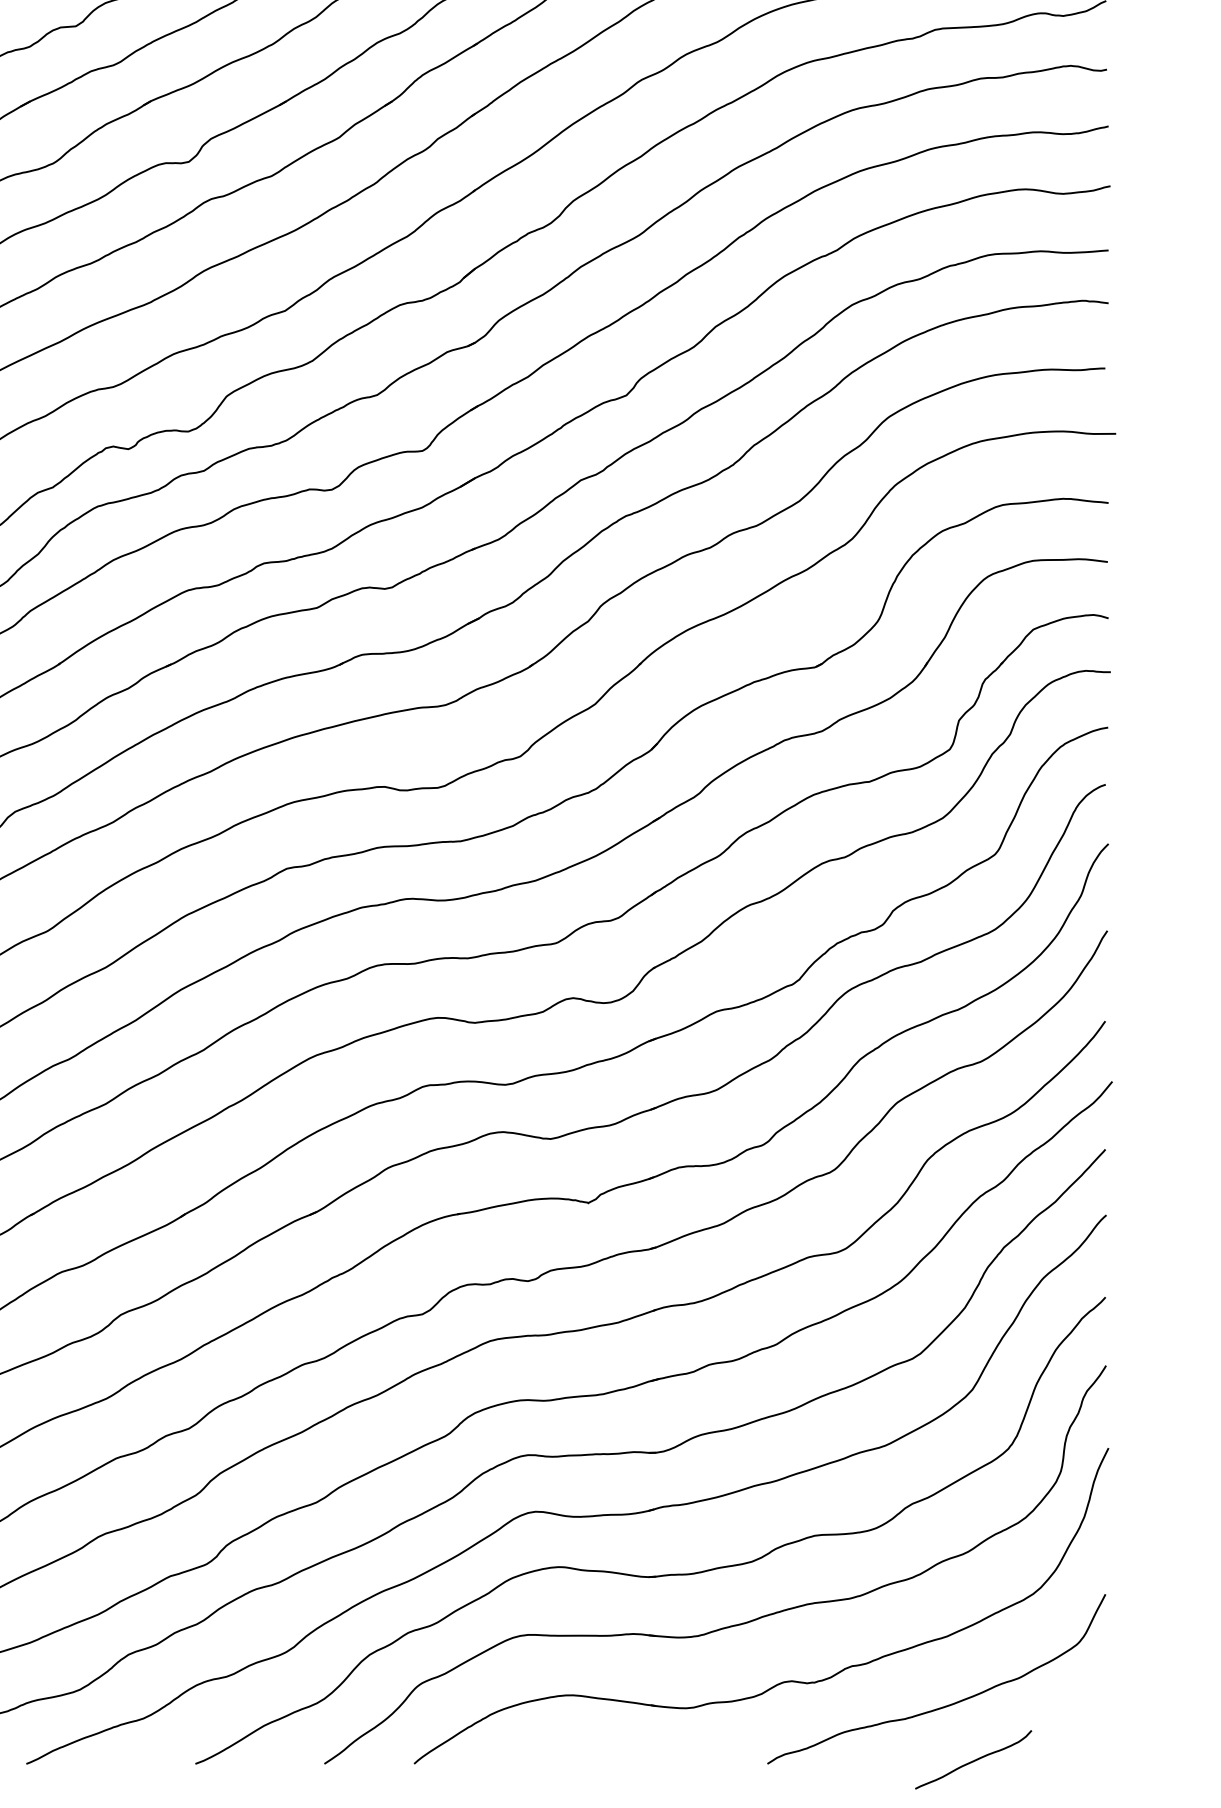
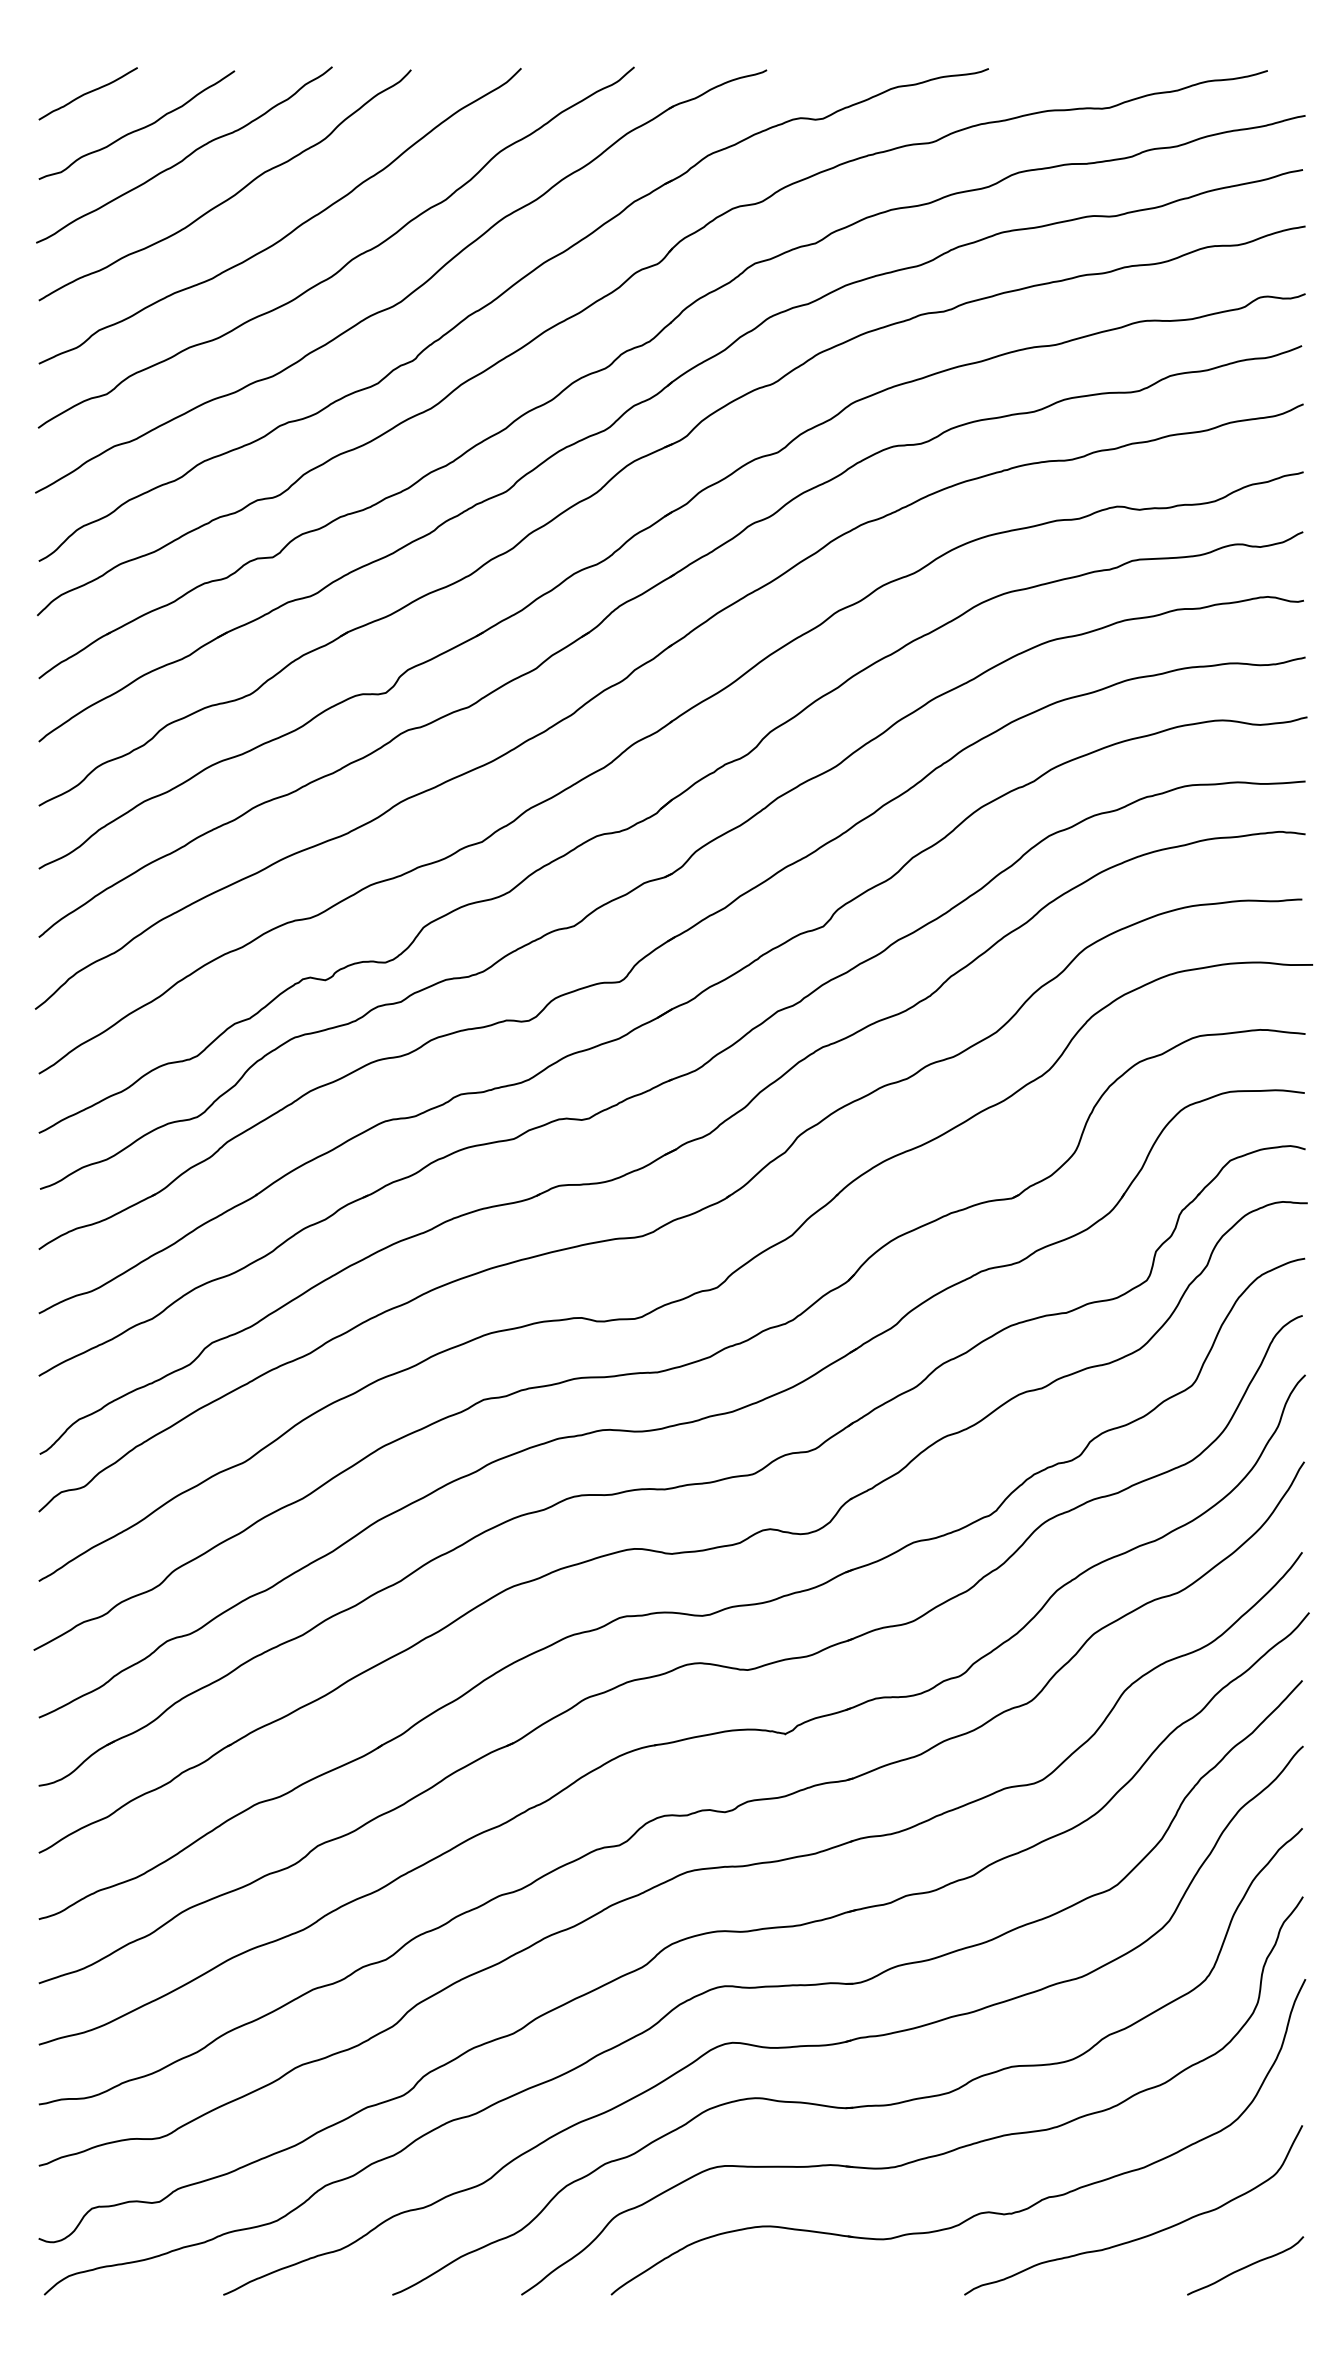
curve: (974, 1759) -> (1246, 2265), moved

